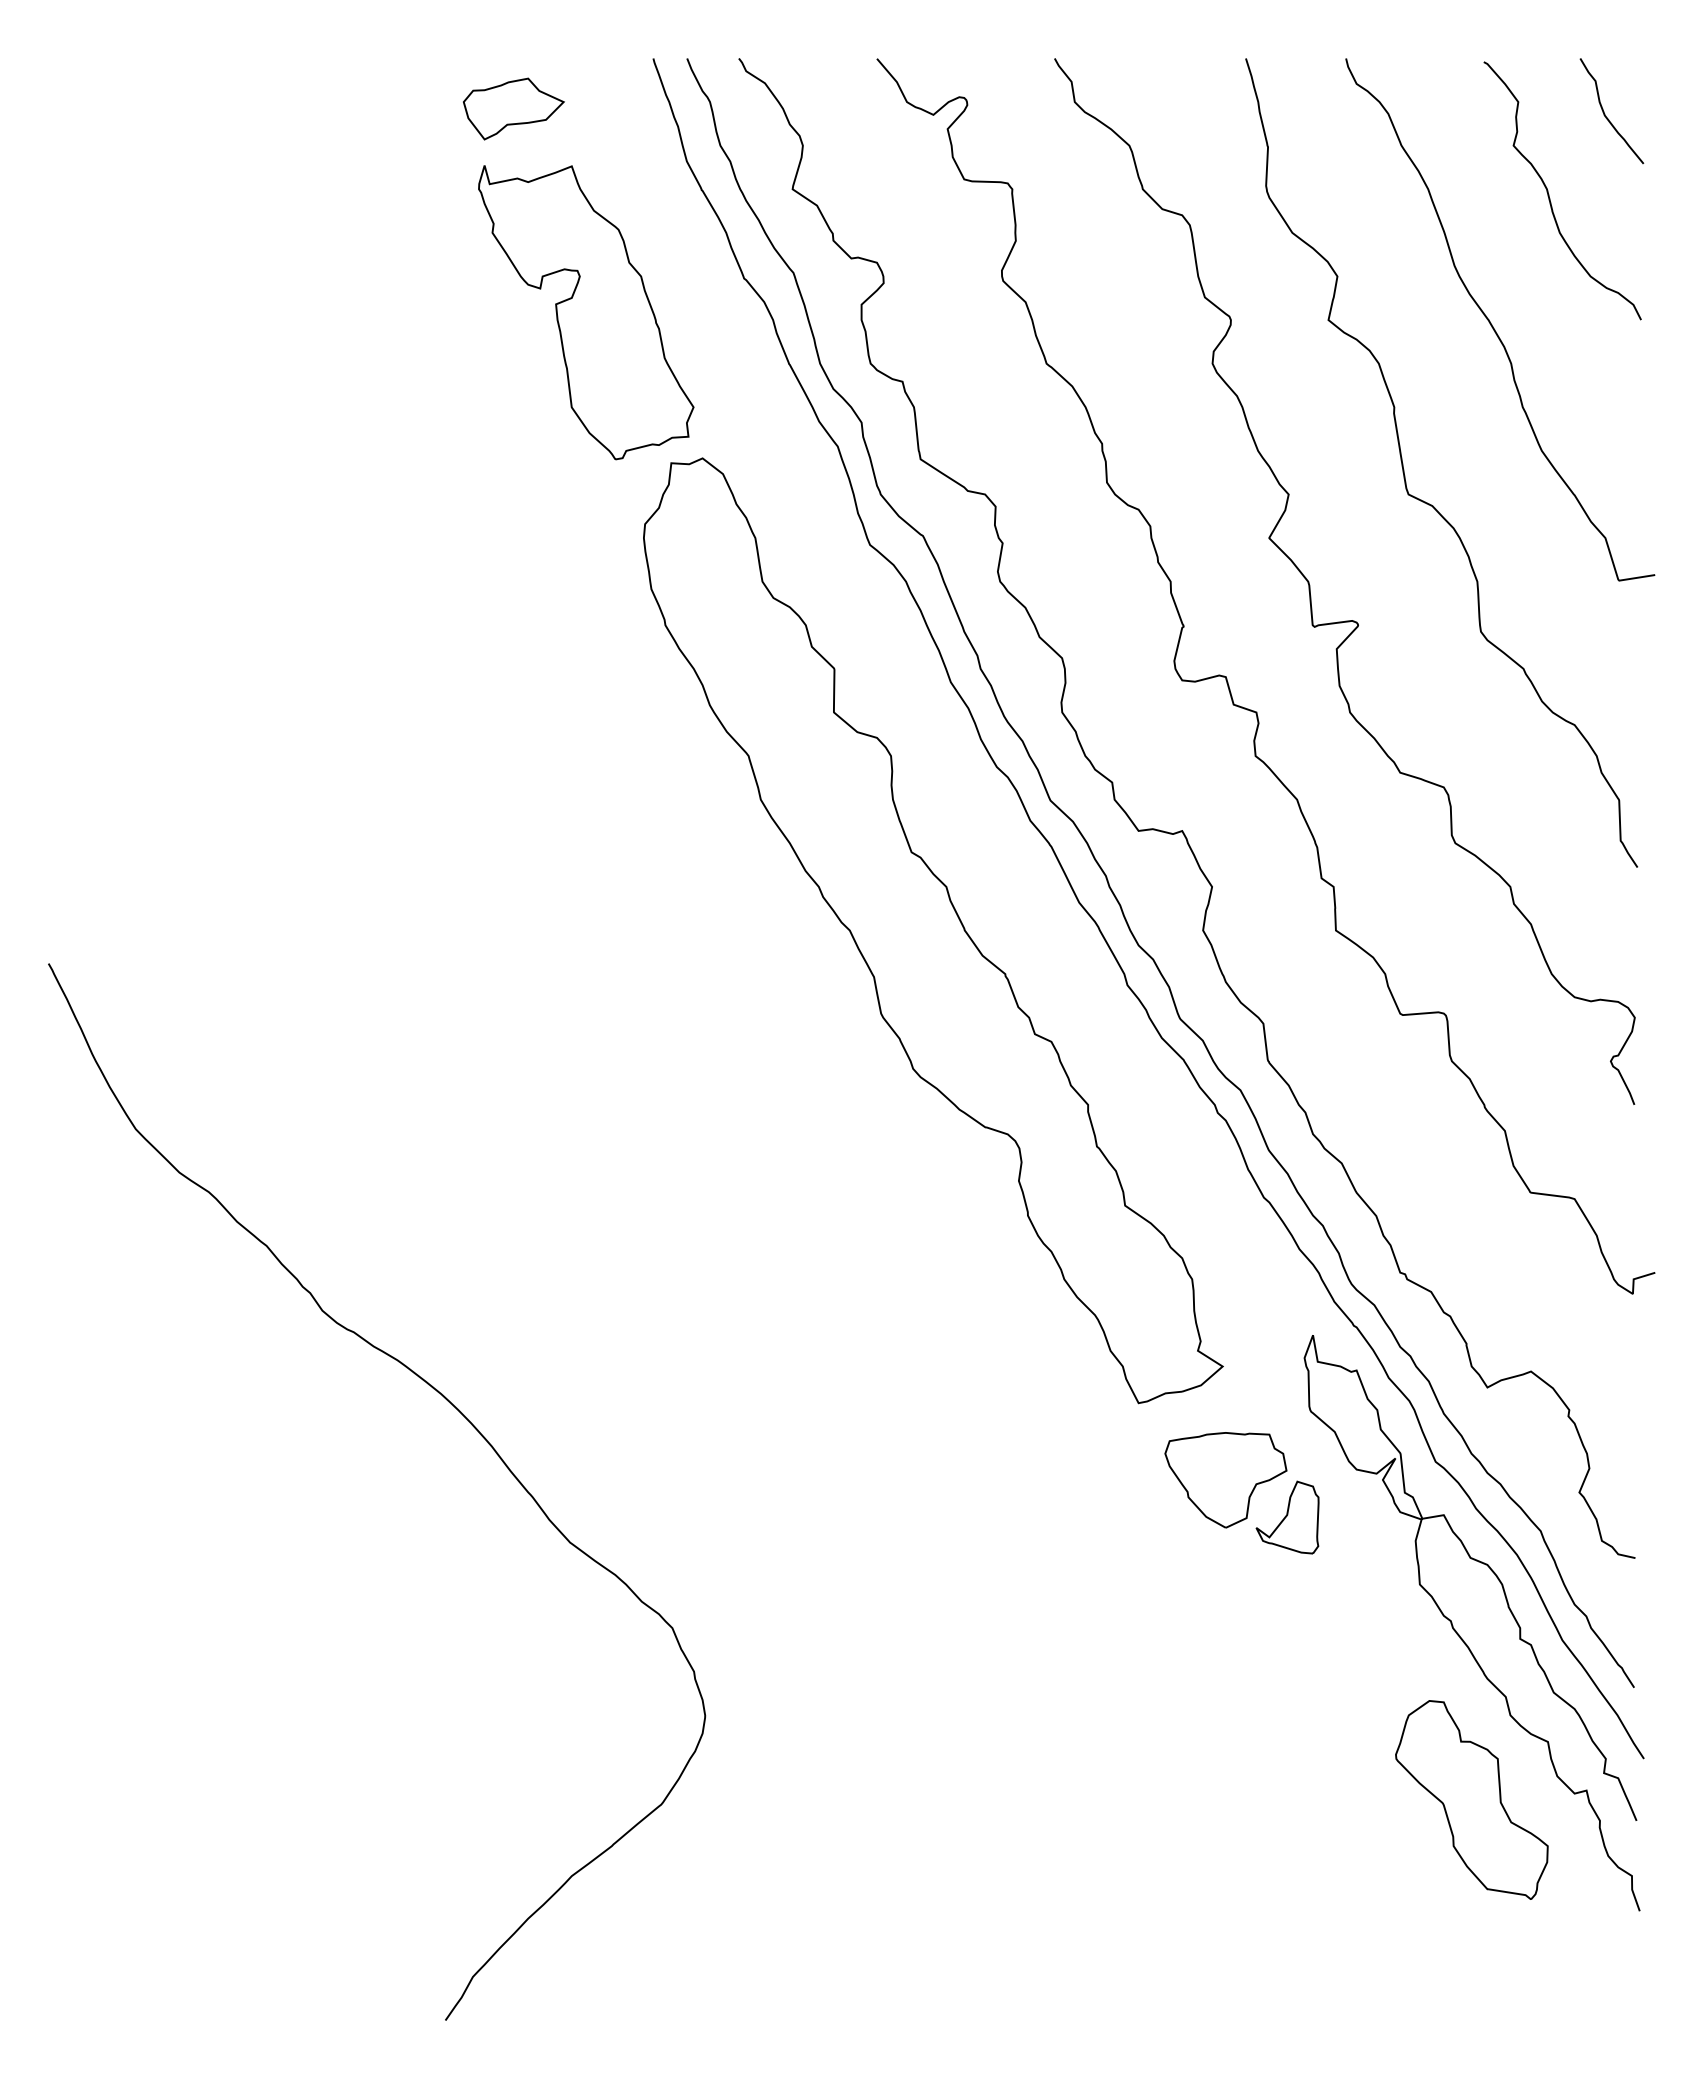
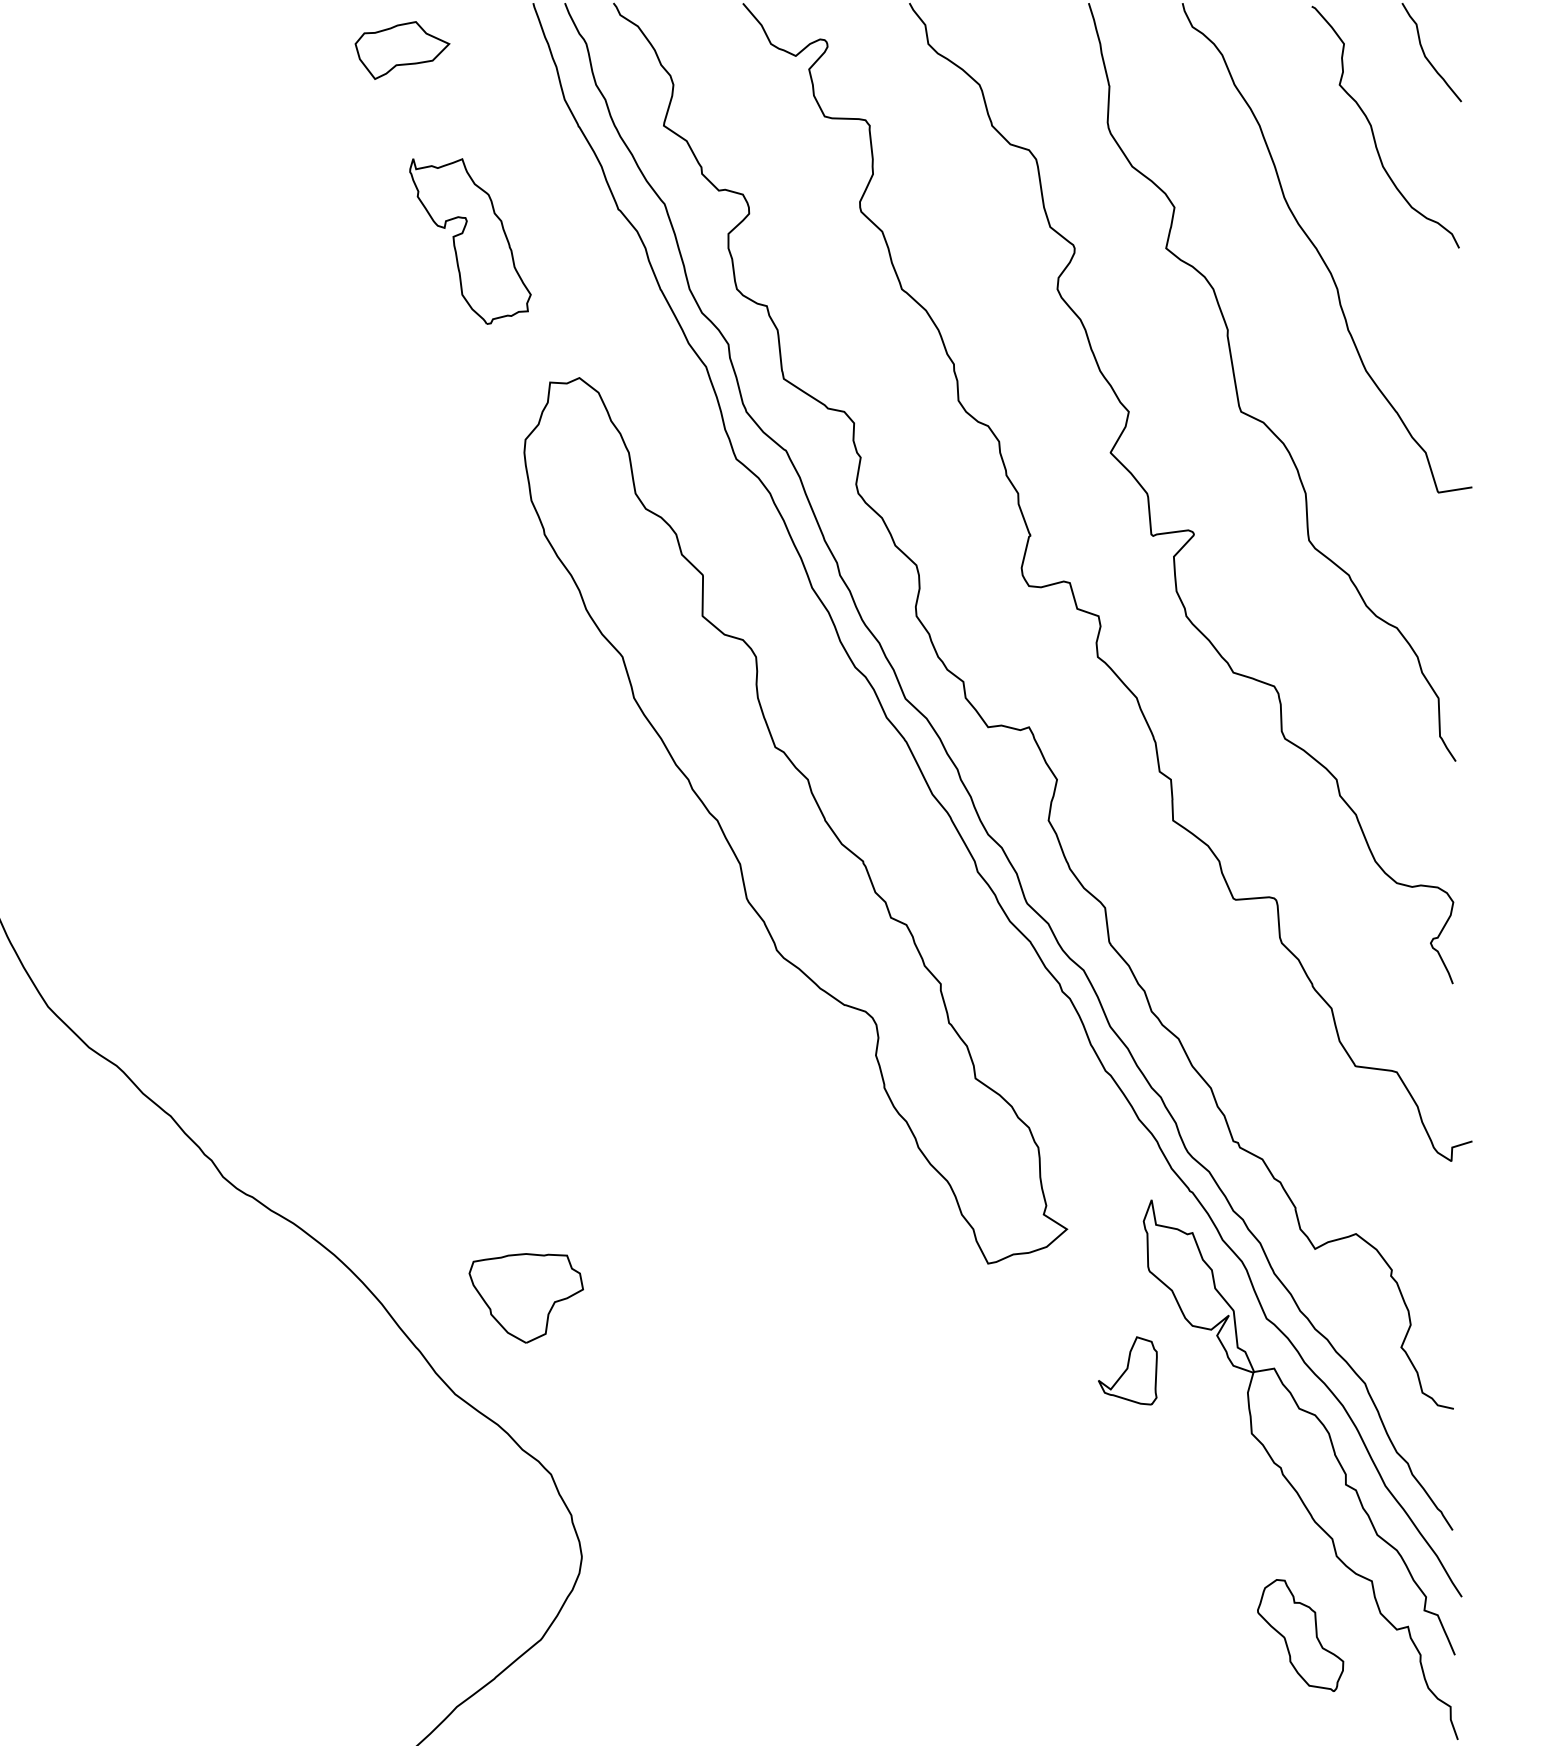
part: (586, 312) -> (470, 241), size x0.6
part: (1225, 1480) -> (525, 1298), moved
part: (1471, 1799) -> (1300, 1635), size x0.6

